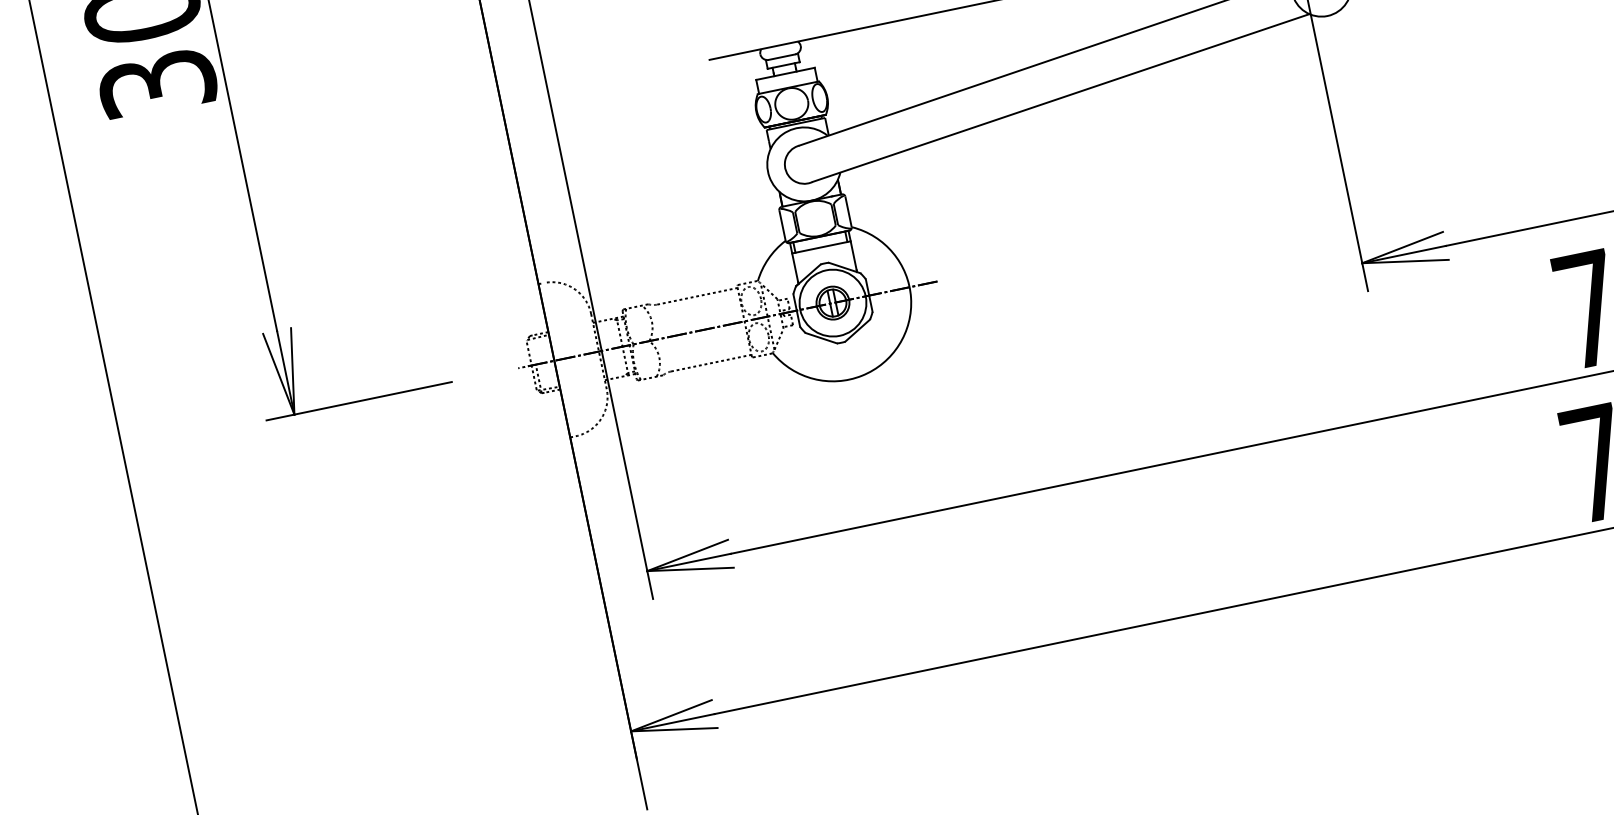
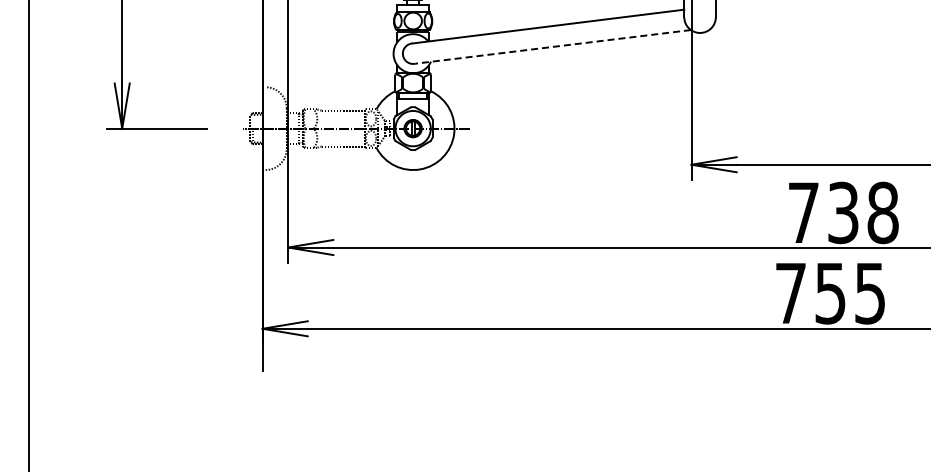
line: (1061, 97) -> (553, 46), solid -> dashed

